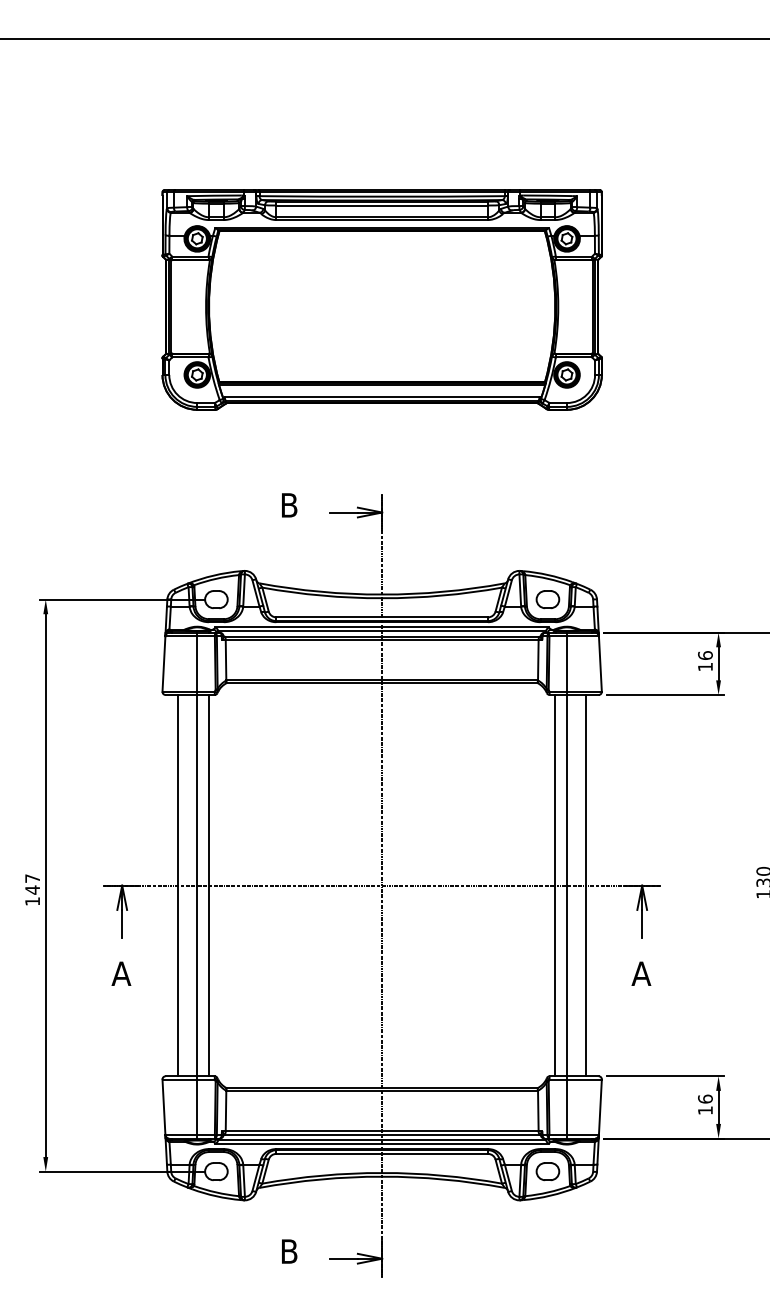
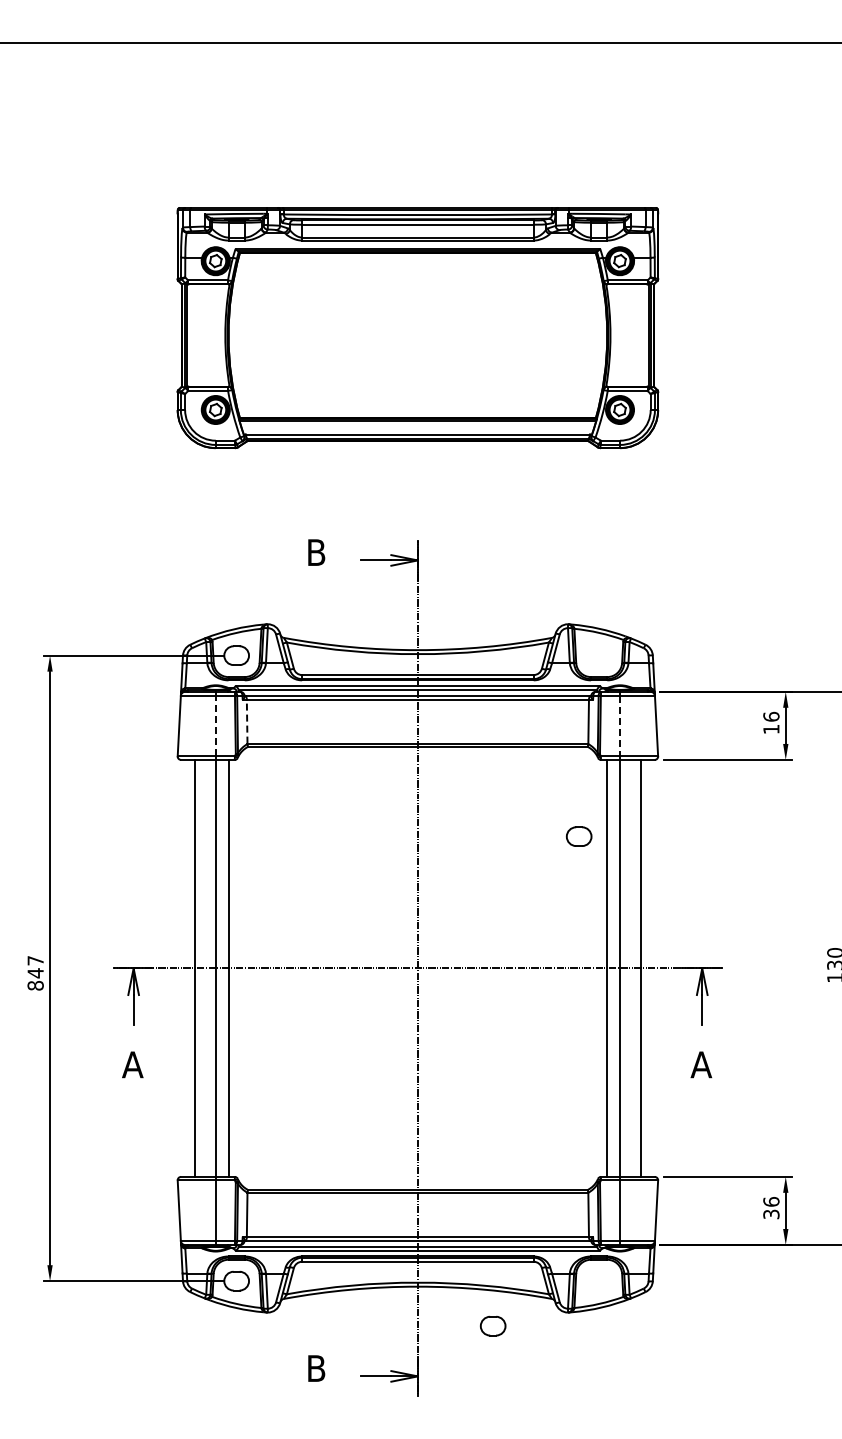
part: (547, 599) -> (578, 836), moved
line: (226, 659) -> (247, 721), solid -> dashed
line: (197, 663) -> (215, 725), solid -> dashed
line: (567, 664) -> (620, 726), solid -> dashed
text: (32, 901) -> (35, 985), 147 -> 847
text: (705, 1110) -> (771, 1214), 16 -> 36
part: (548, 1171) -> (493, 1325), moved

